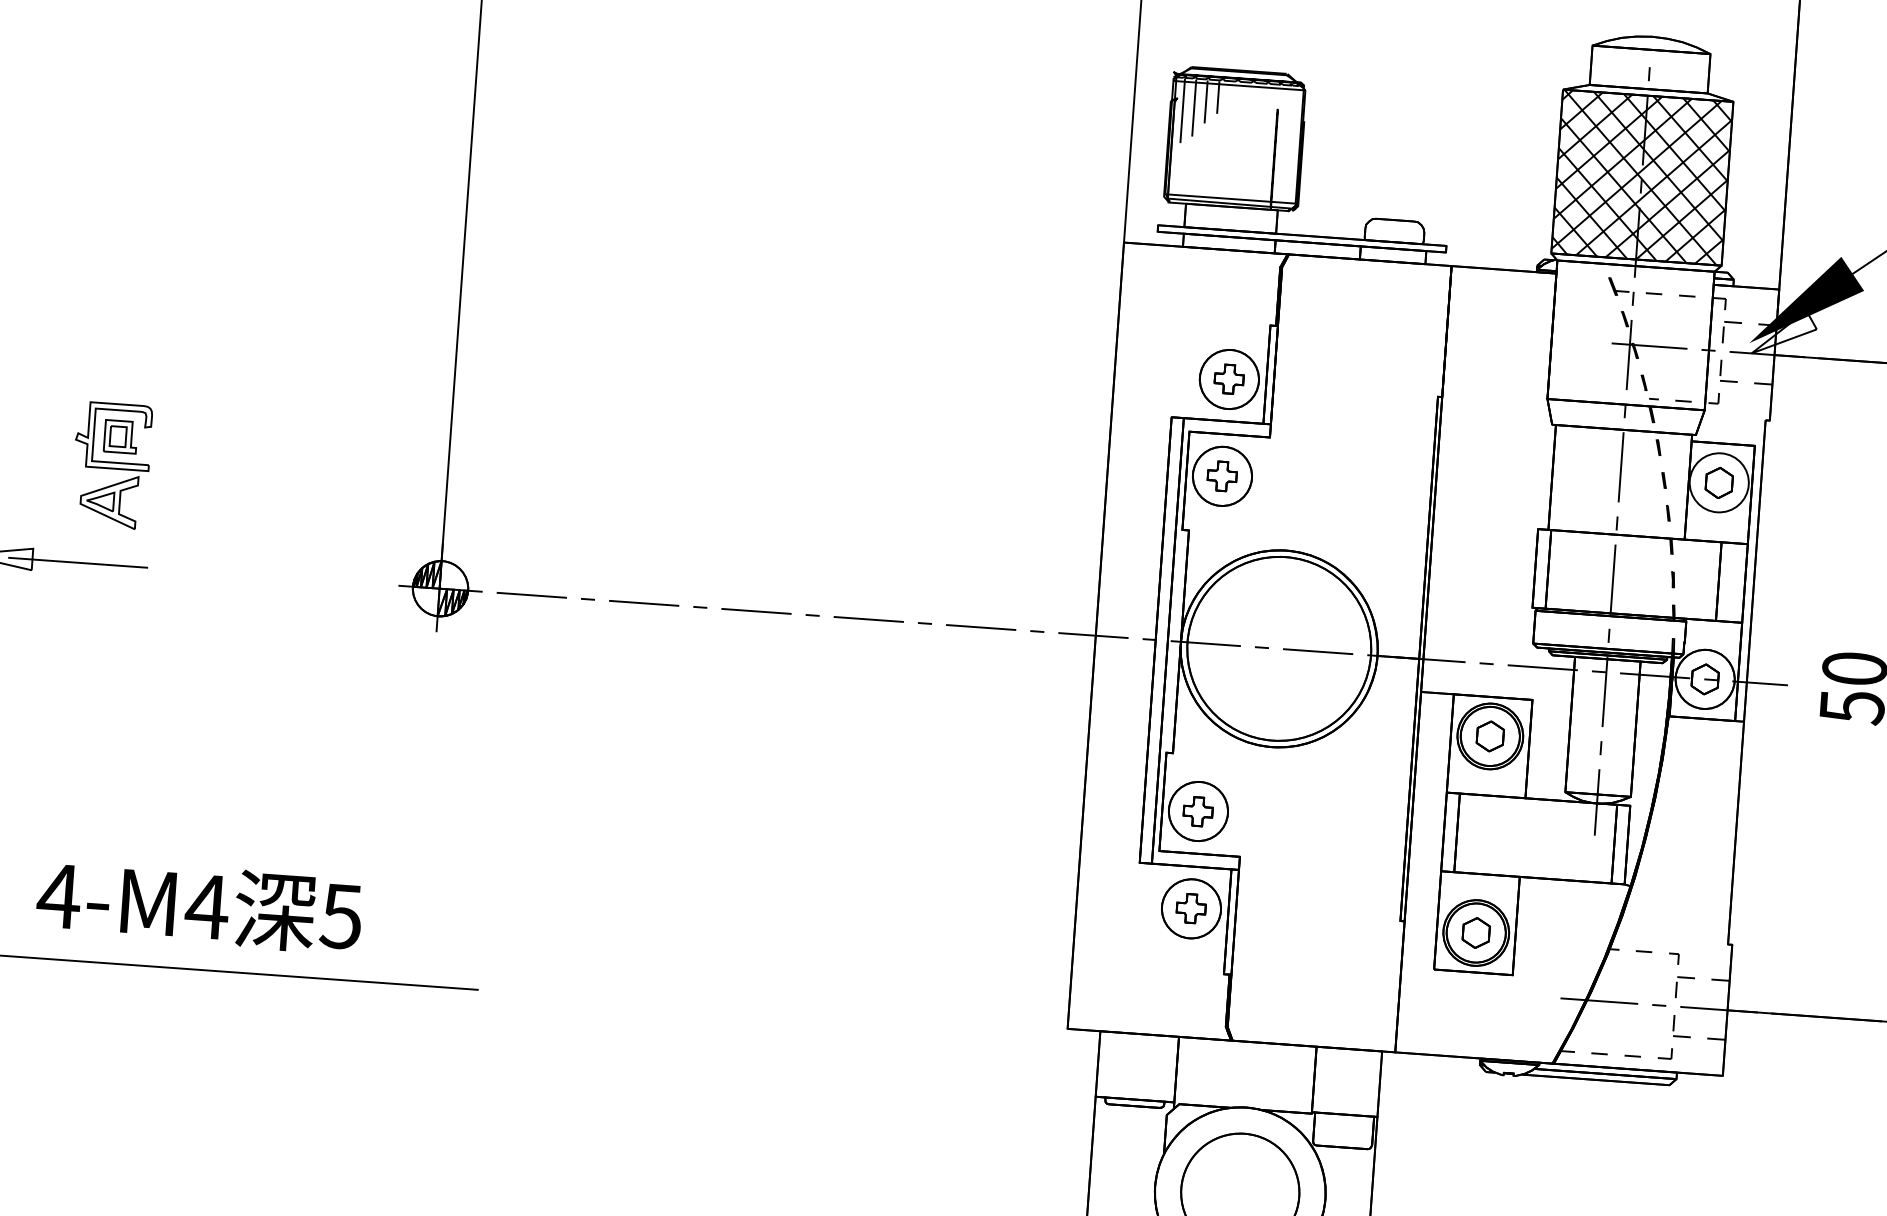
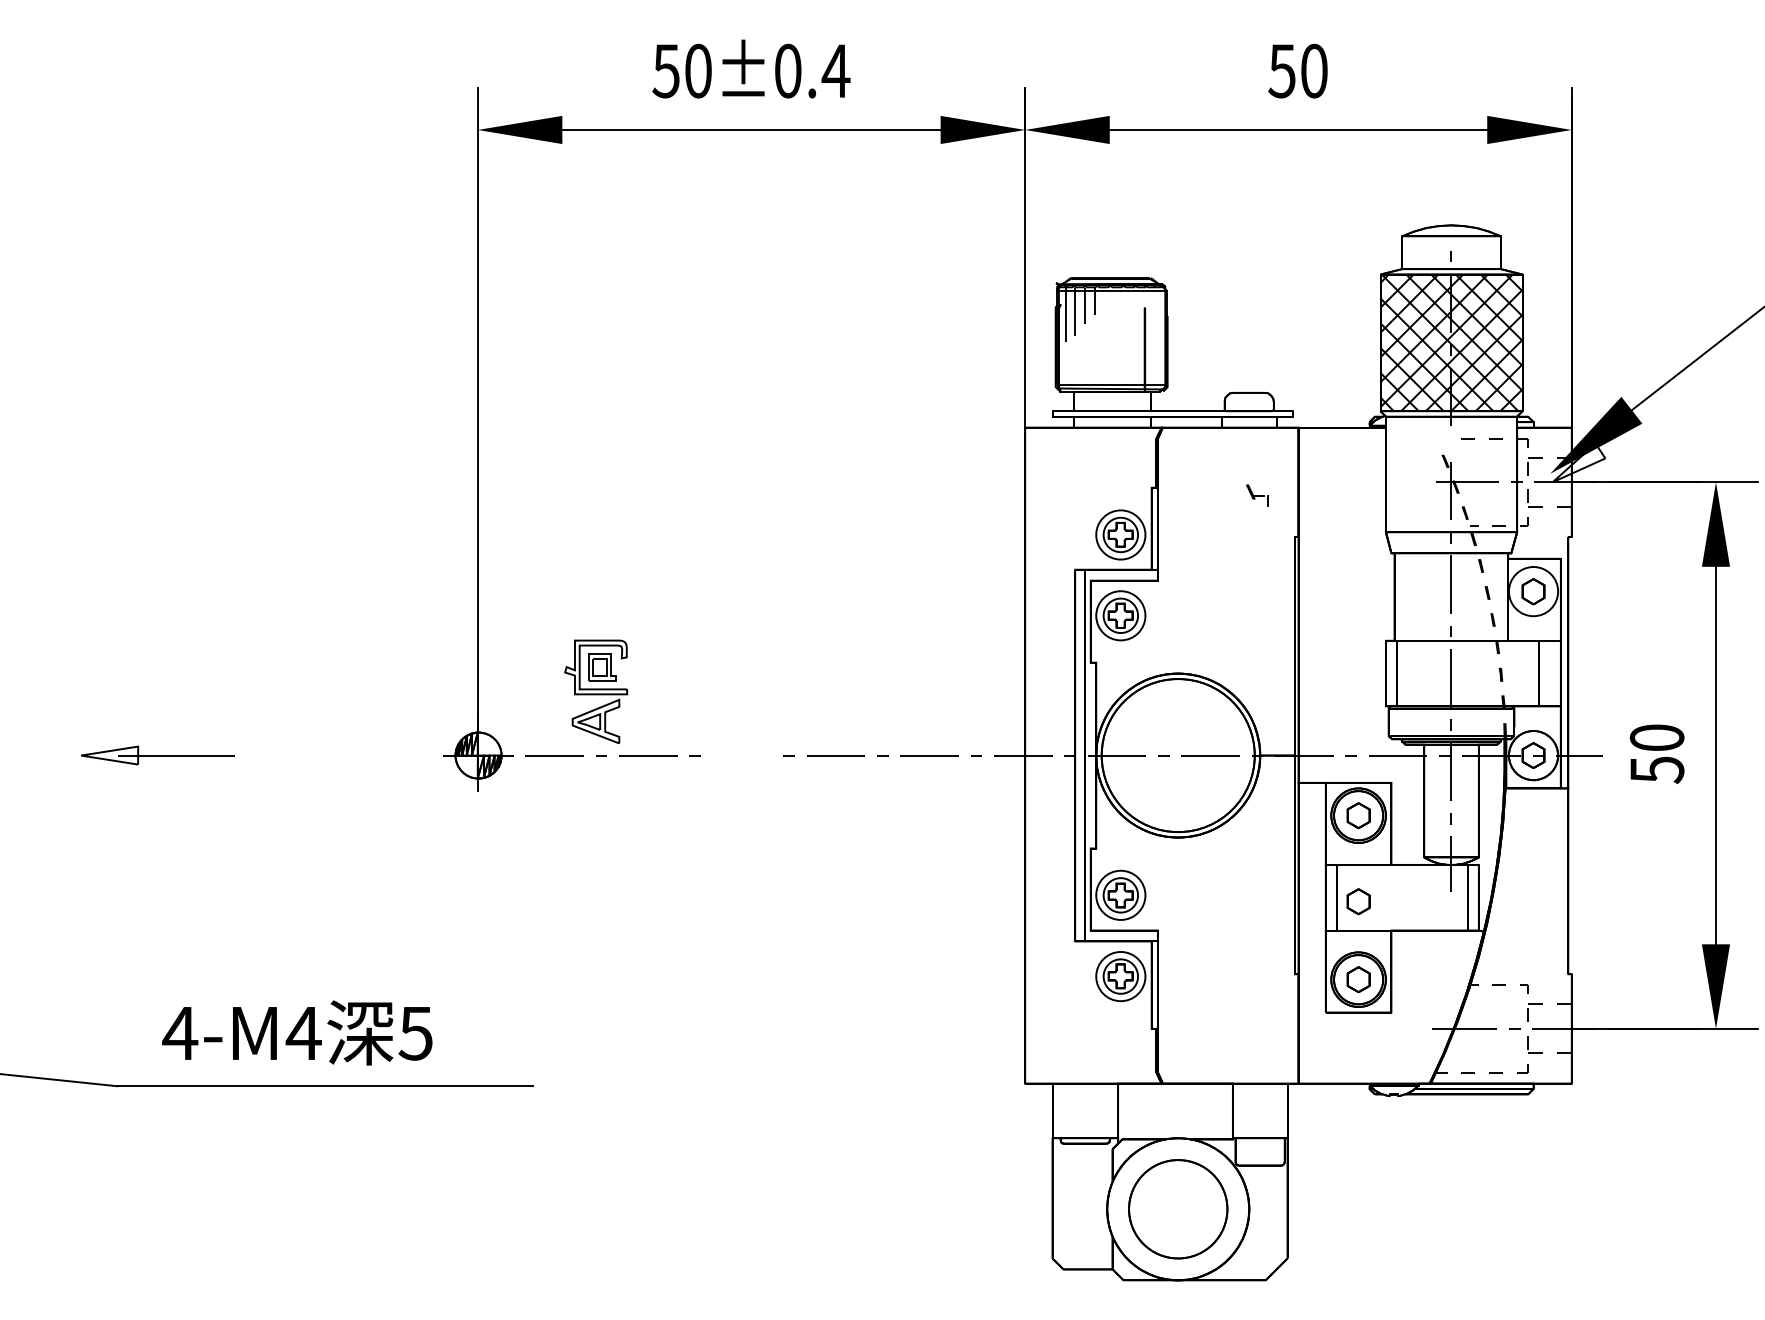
part: (1620, 291) -> (1257, 495), moved
circle: (1229, 378) -> (1120, 534), size x0.7
part: (111, 465) -> (596, 691), moved
circle: (1222, 475) -> (1120, 615), size x0.7
line: (755, 611) -> (741, 755), removed
circle: (1198, 810) -> (1120, 894), size x0.7
part: (1482, 839) -> (1358, 901), added
circle: (1191, 908) -> (1120, 976), size x0.7

